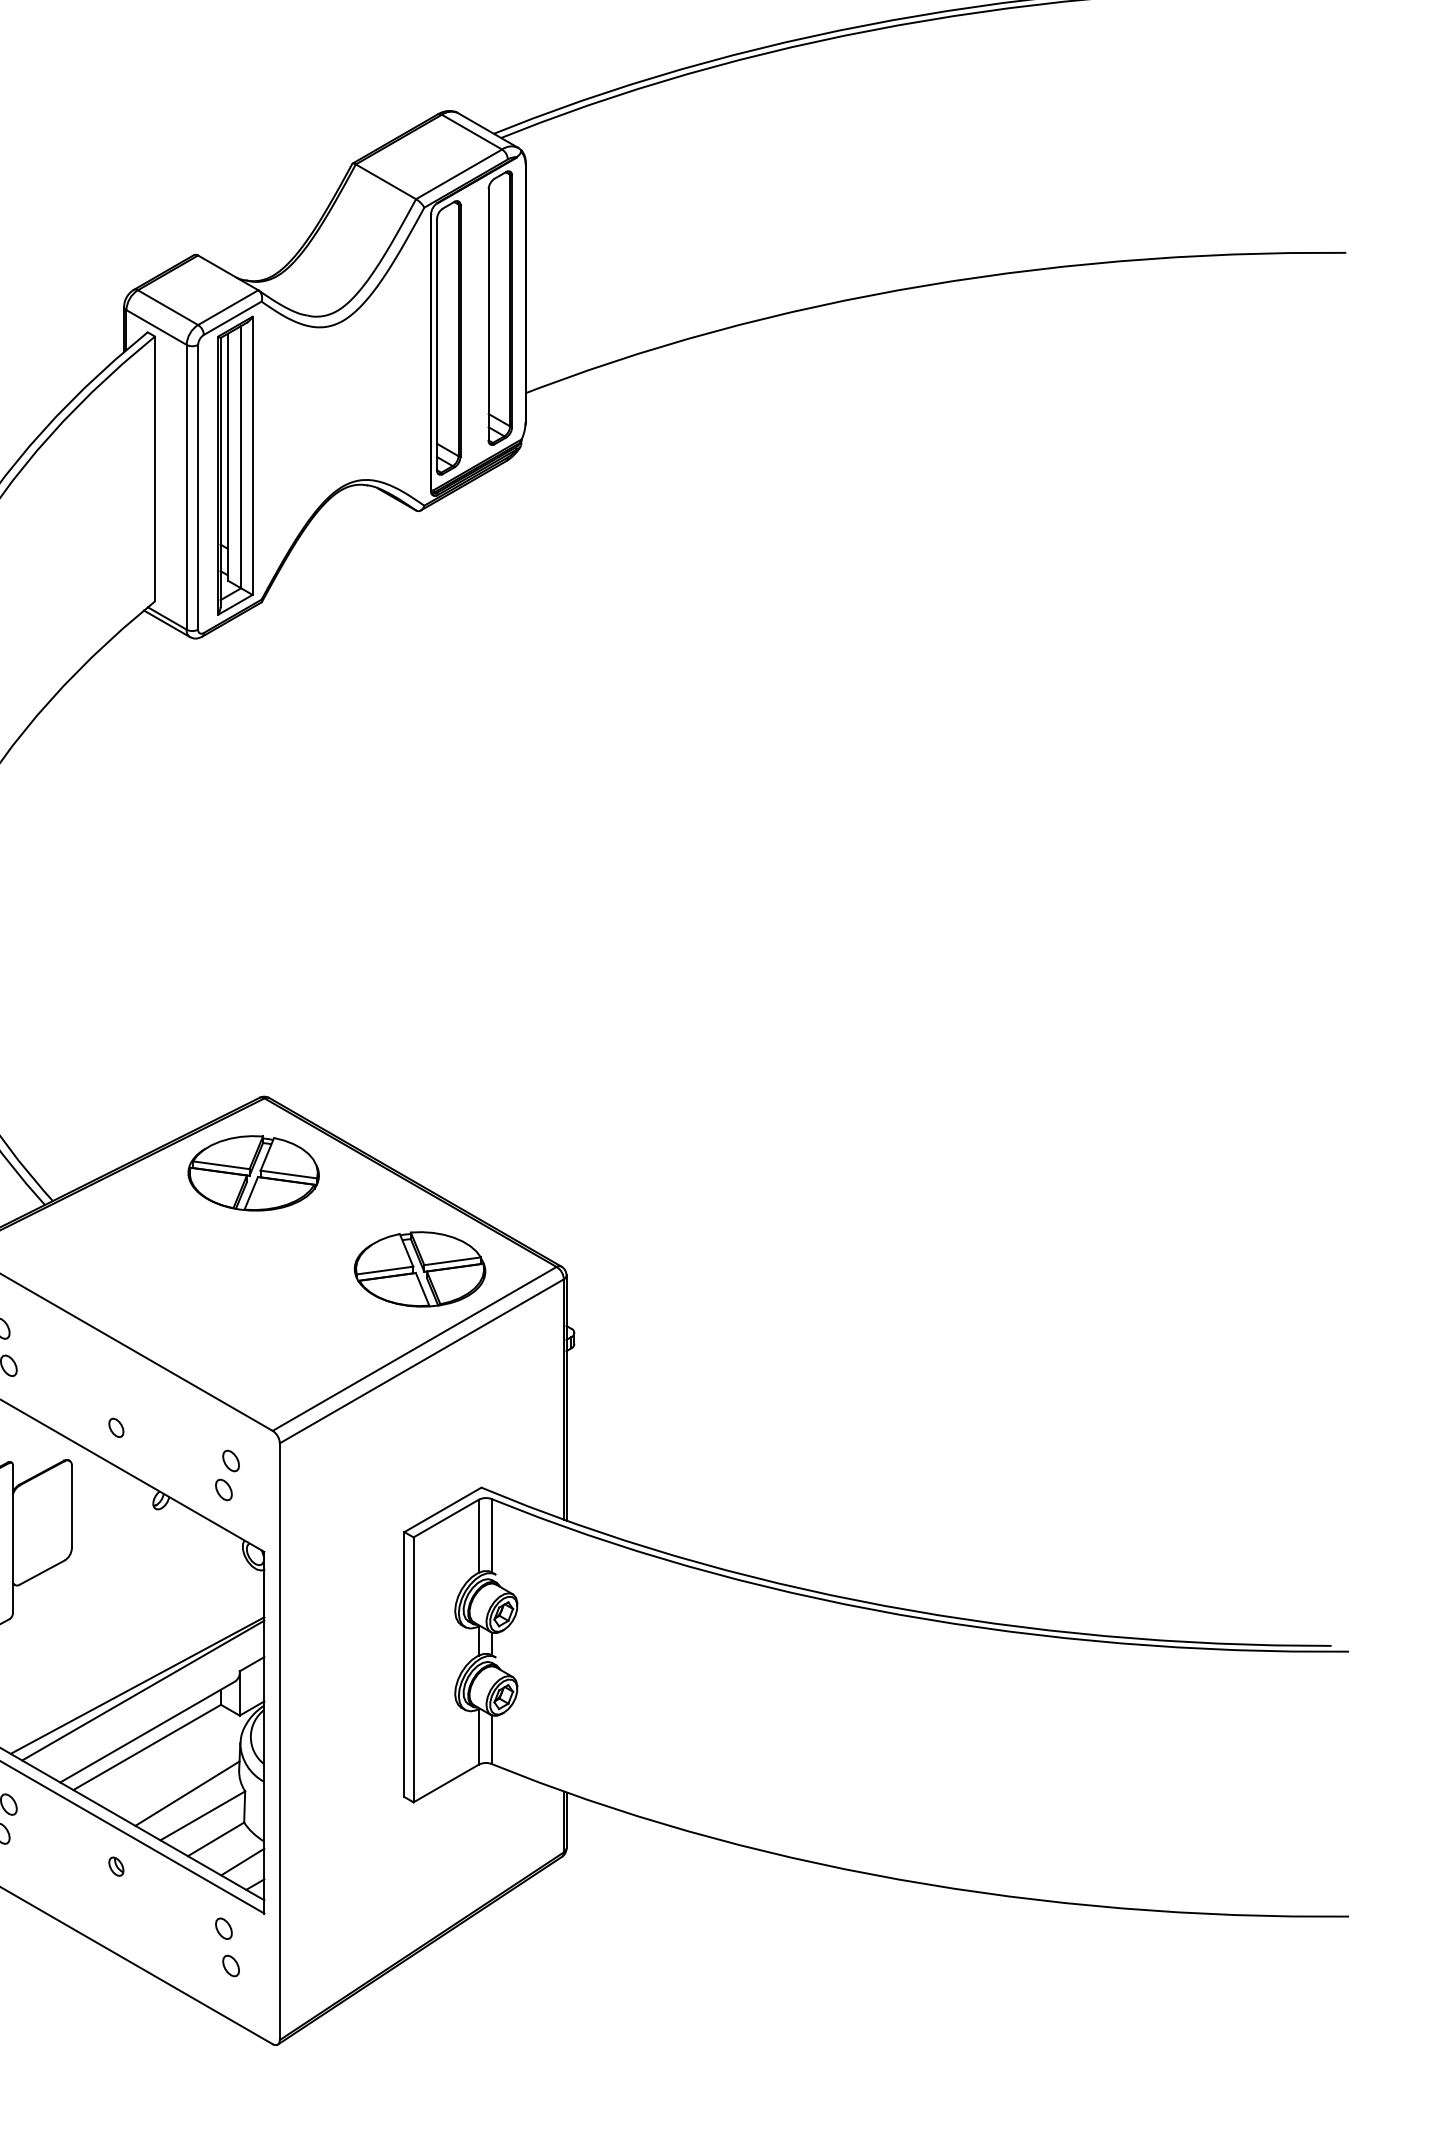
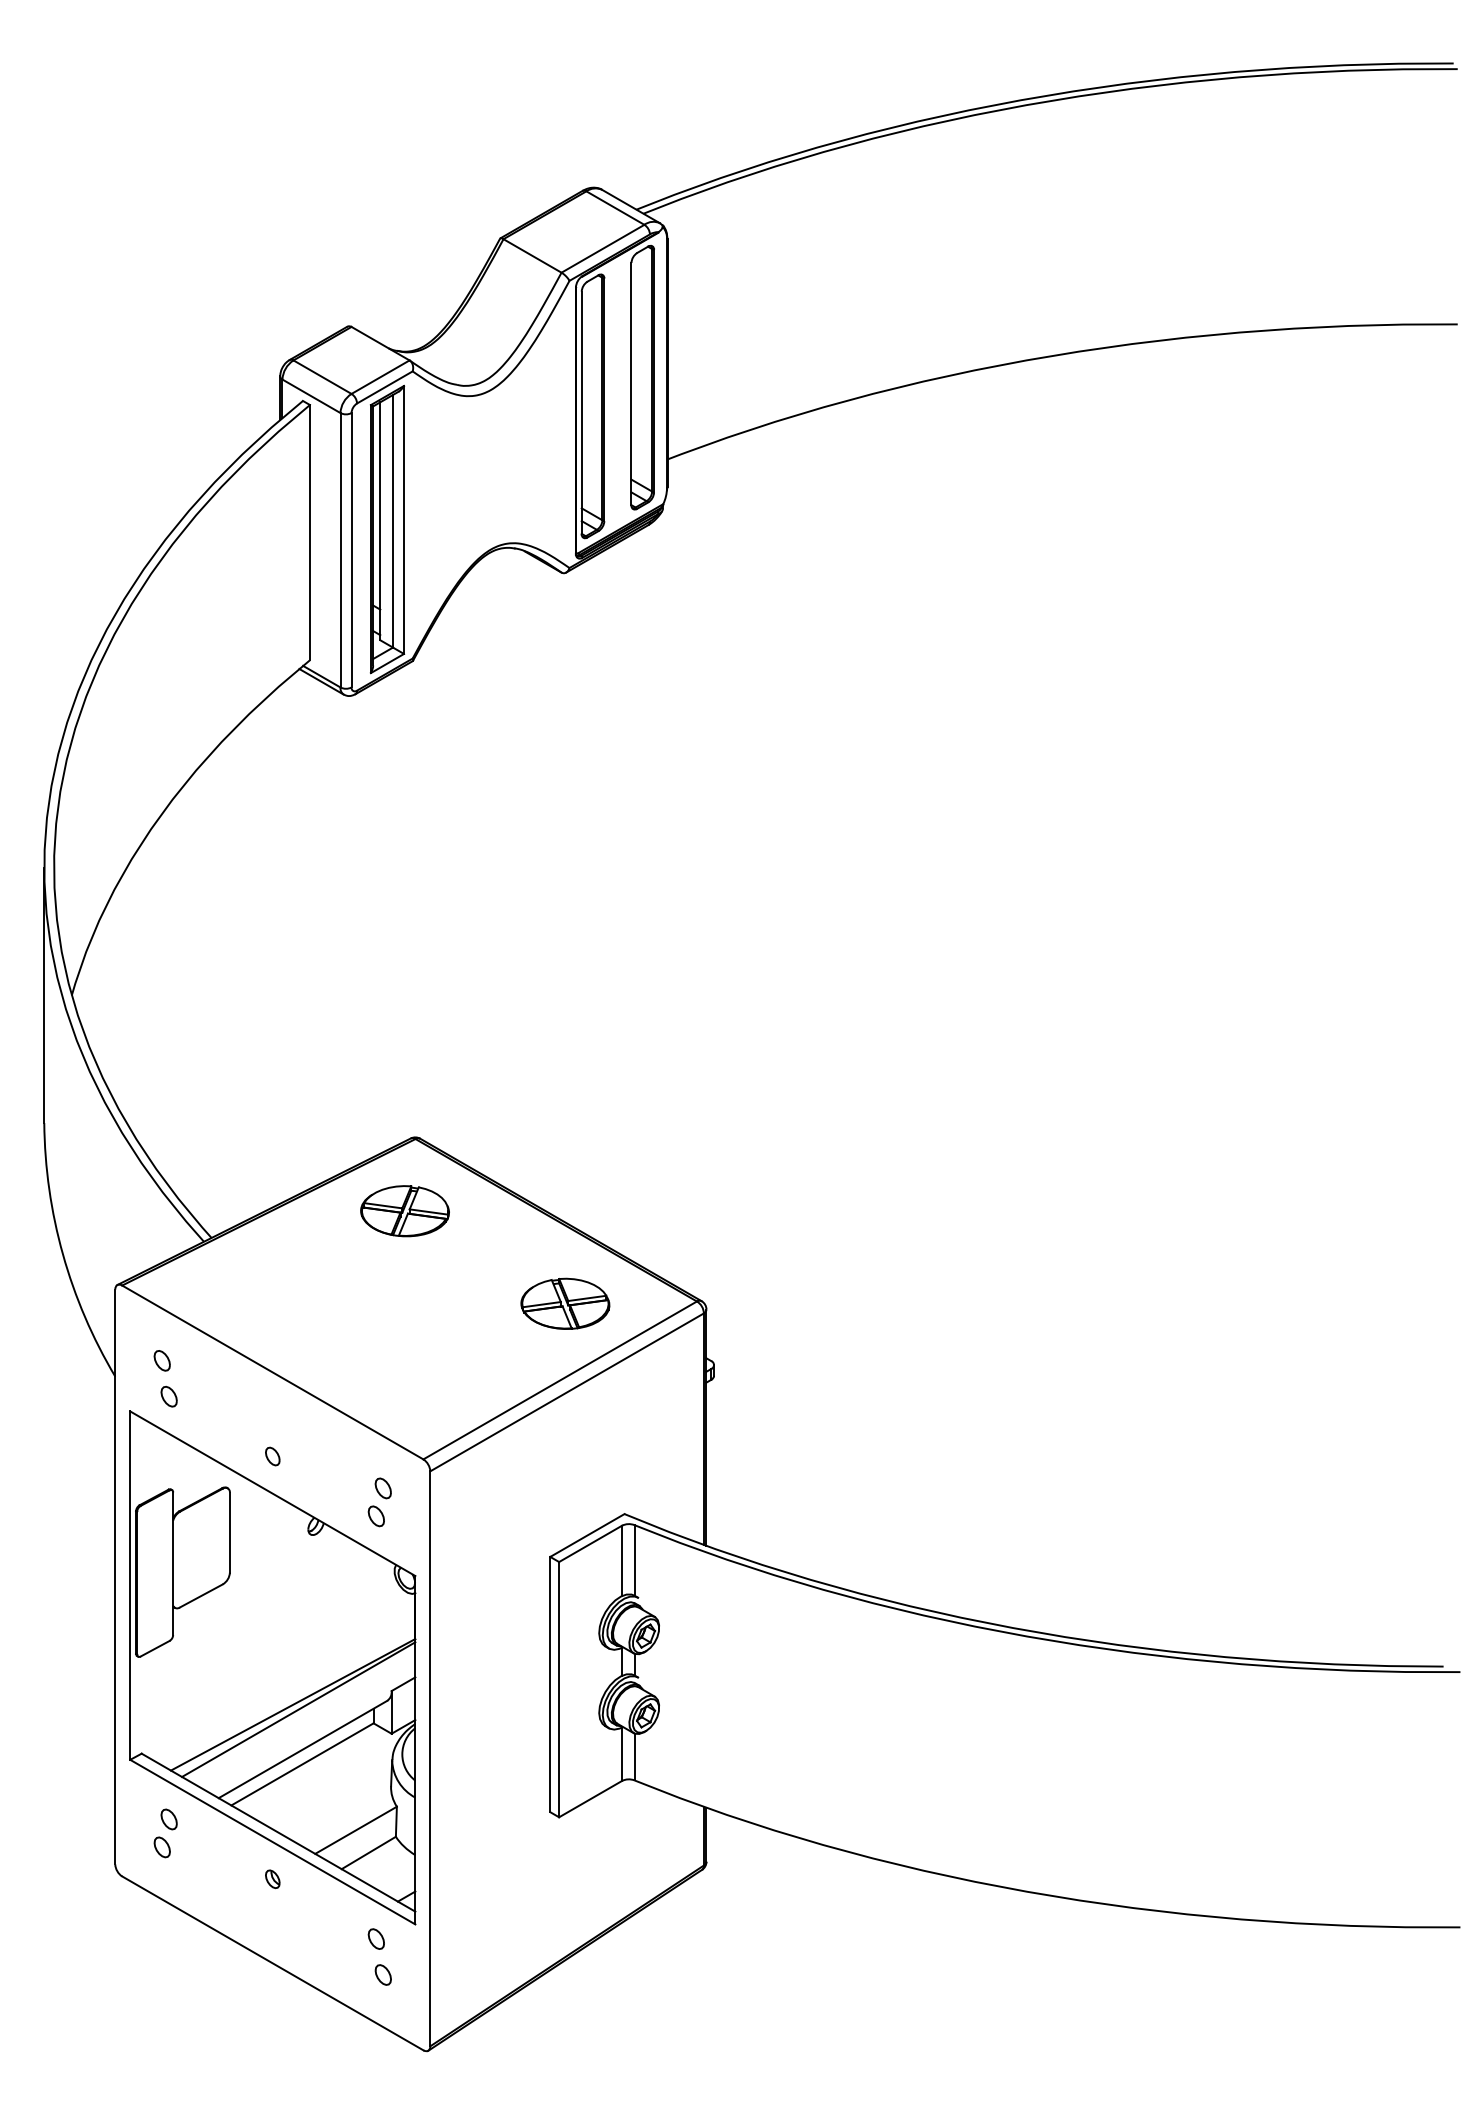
part: (253, 1172) -> (404, 1210), size x0.7
part: (420, 1269) -> (565, 1303), size x0.7
line: (187, 1793) -> (341, 1808), removed
line: (242, 1861) -> (394, 1874), removed

